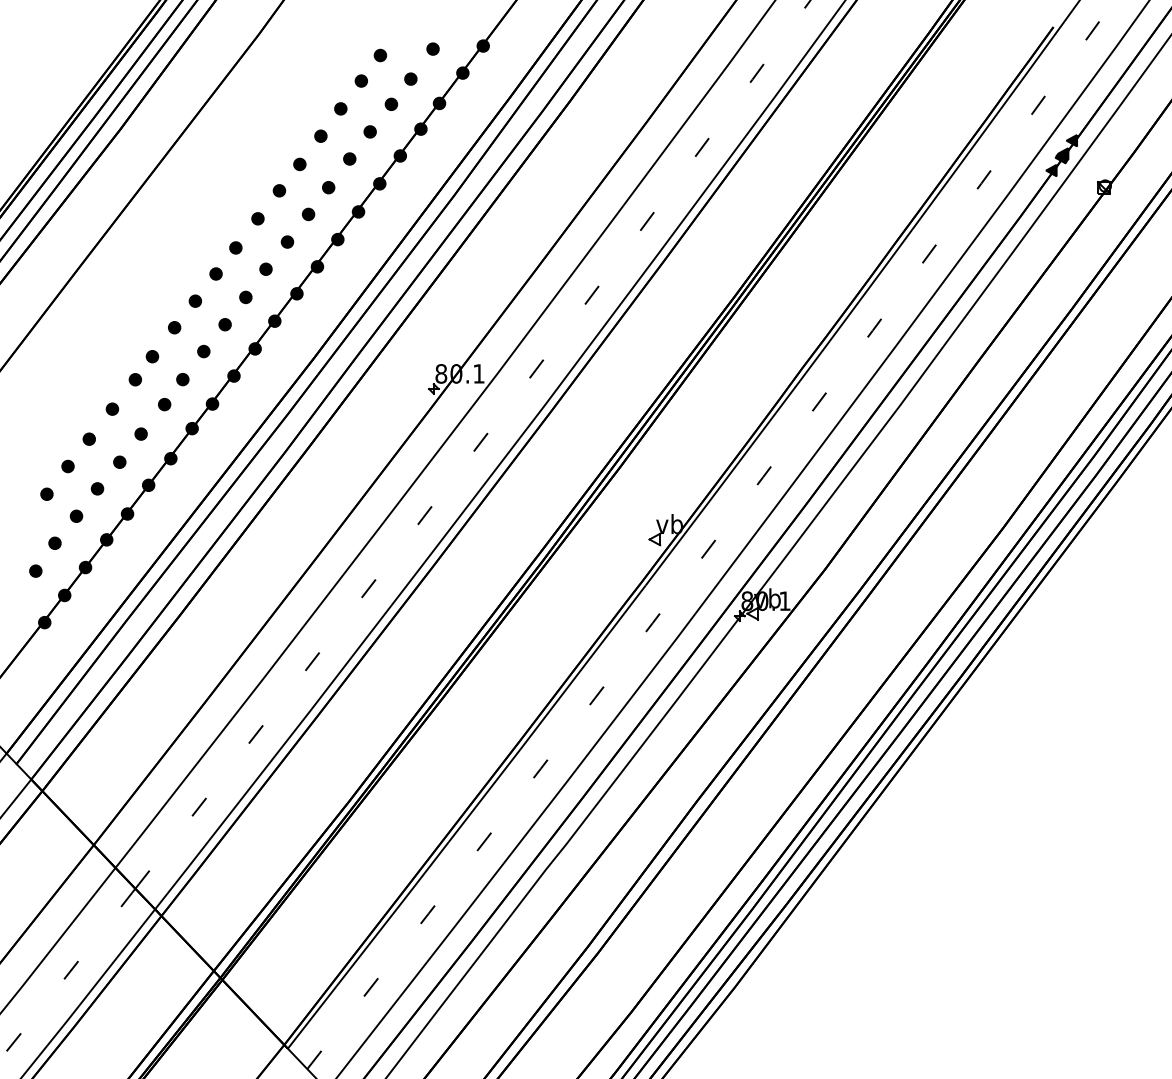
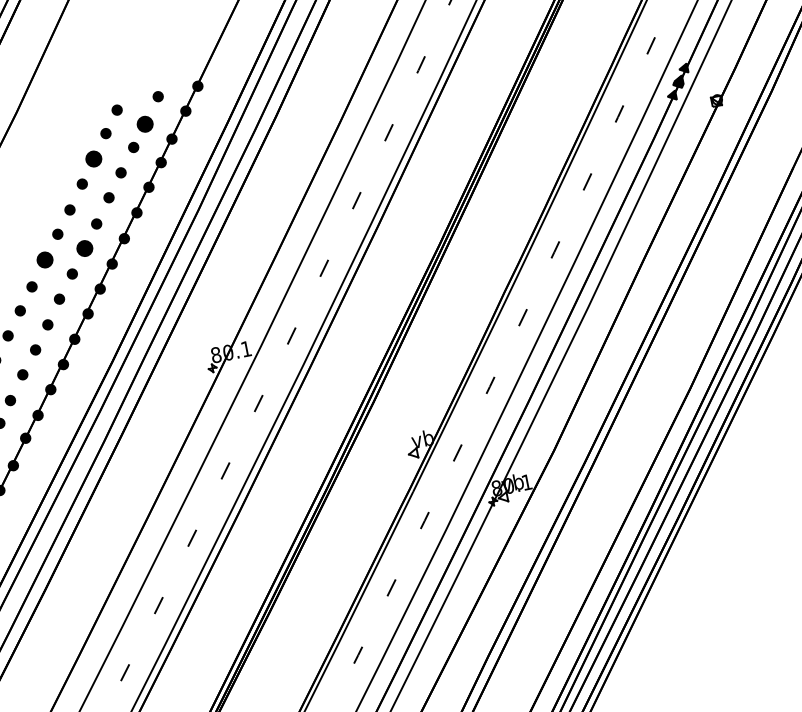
part: (410, 78) -> (144, 123), size x1.6
part: (340, 108) -> (93, 158), size x1.6
part: (308, 214) -> (84, 248), size x1.6
part: (257, 218) -> (44, 259), size x1.6

